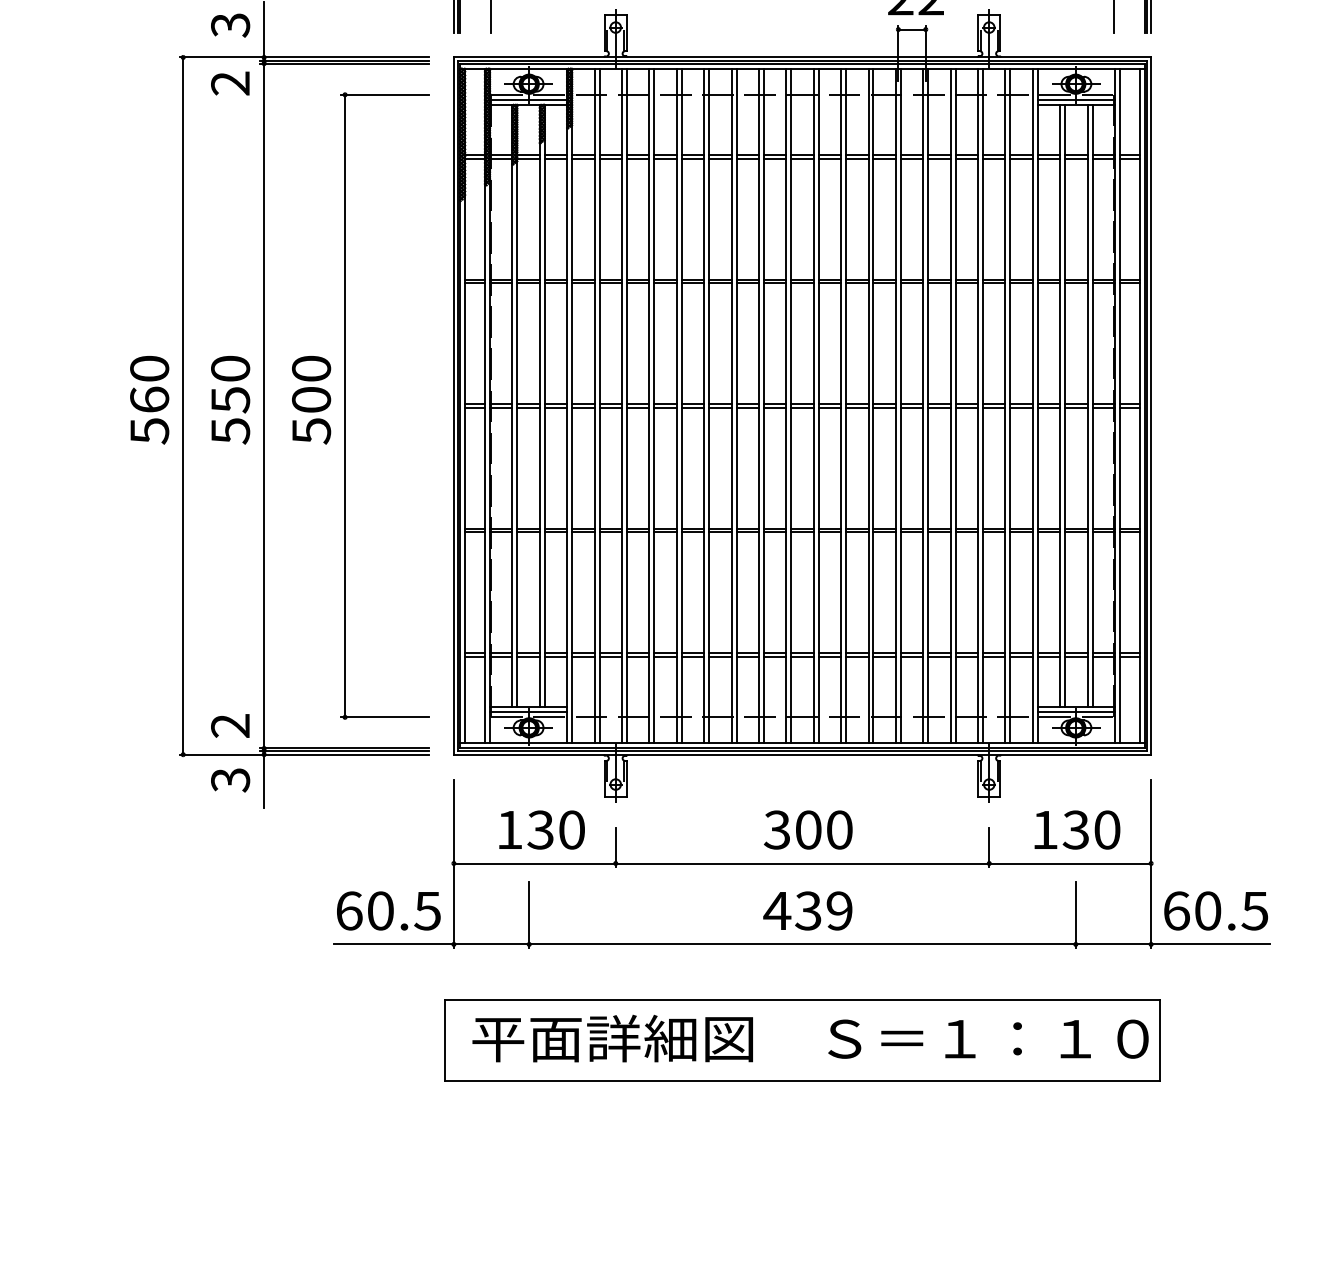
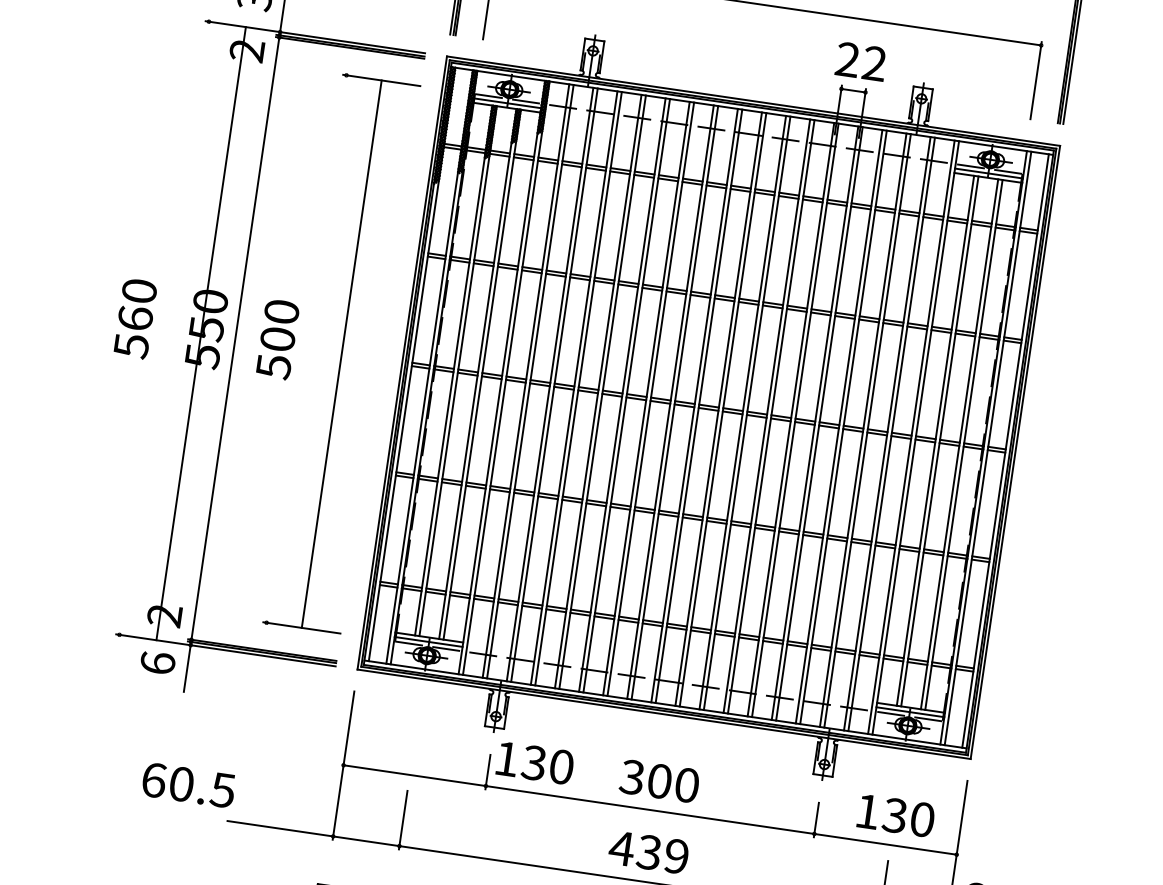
line: (183, 405) -> (201, 333), moved
line: (345, 405) -> (342, 353), moved
text: (230, 779) -> (157, 662), 3 -> 6
text: (541, 829) -> (534, 762), moved
text: (388, 910) -> (188, 784), moved

